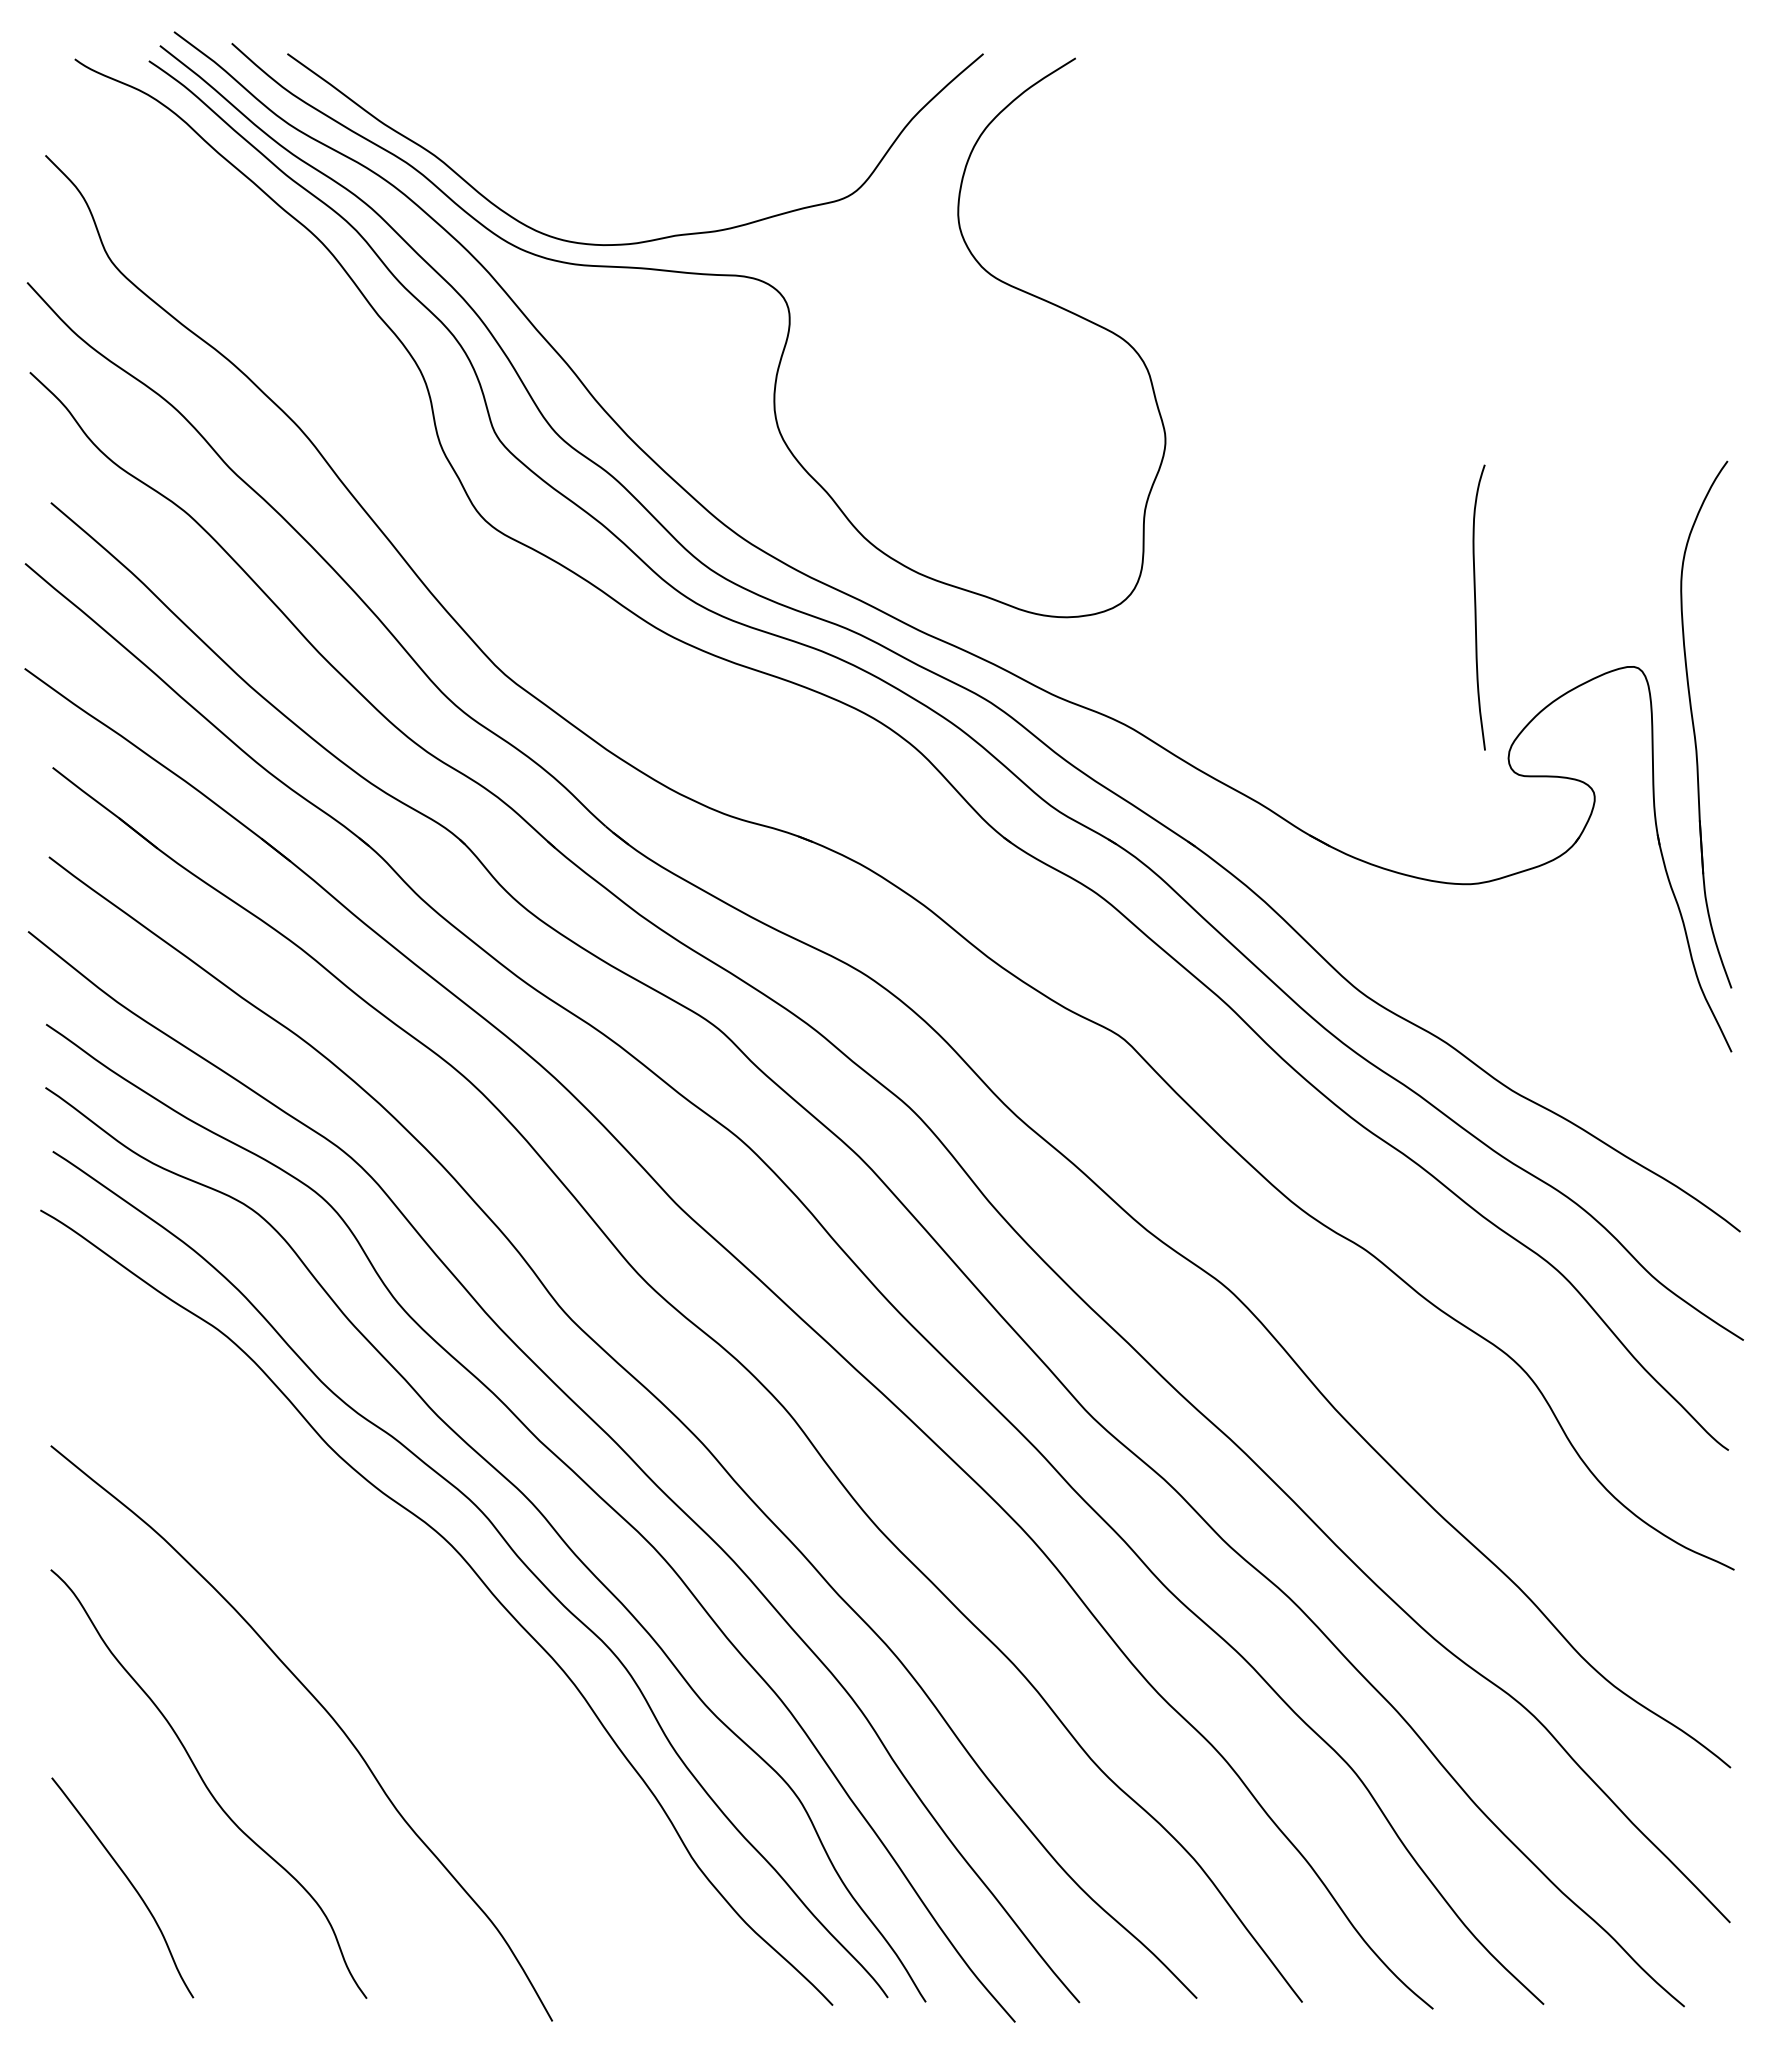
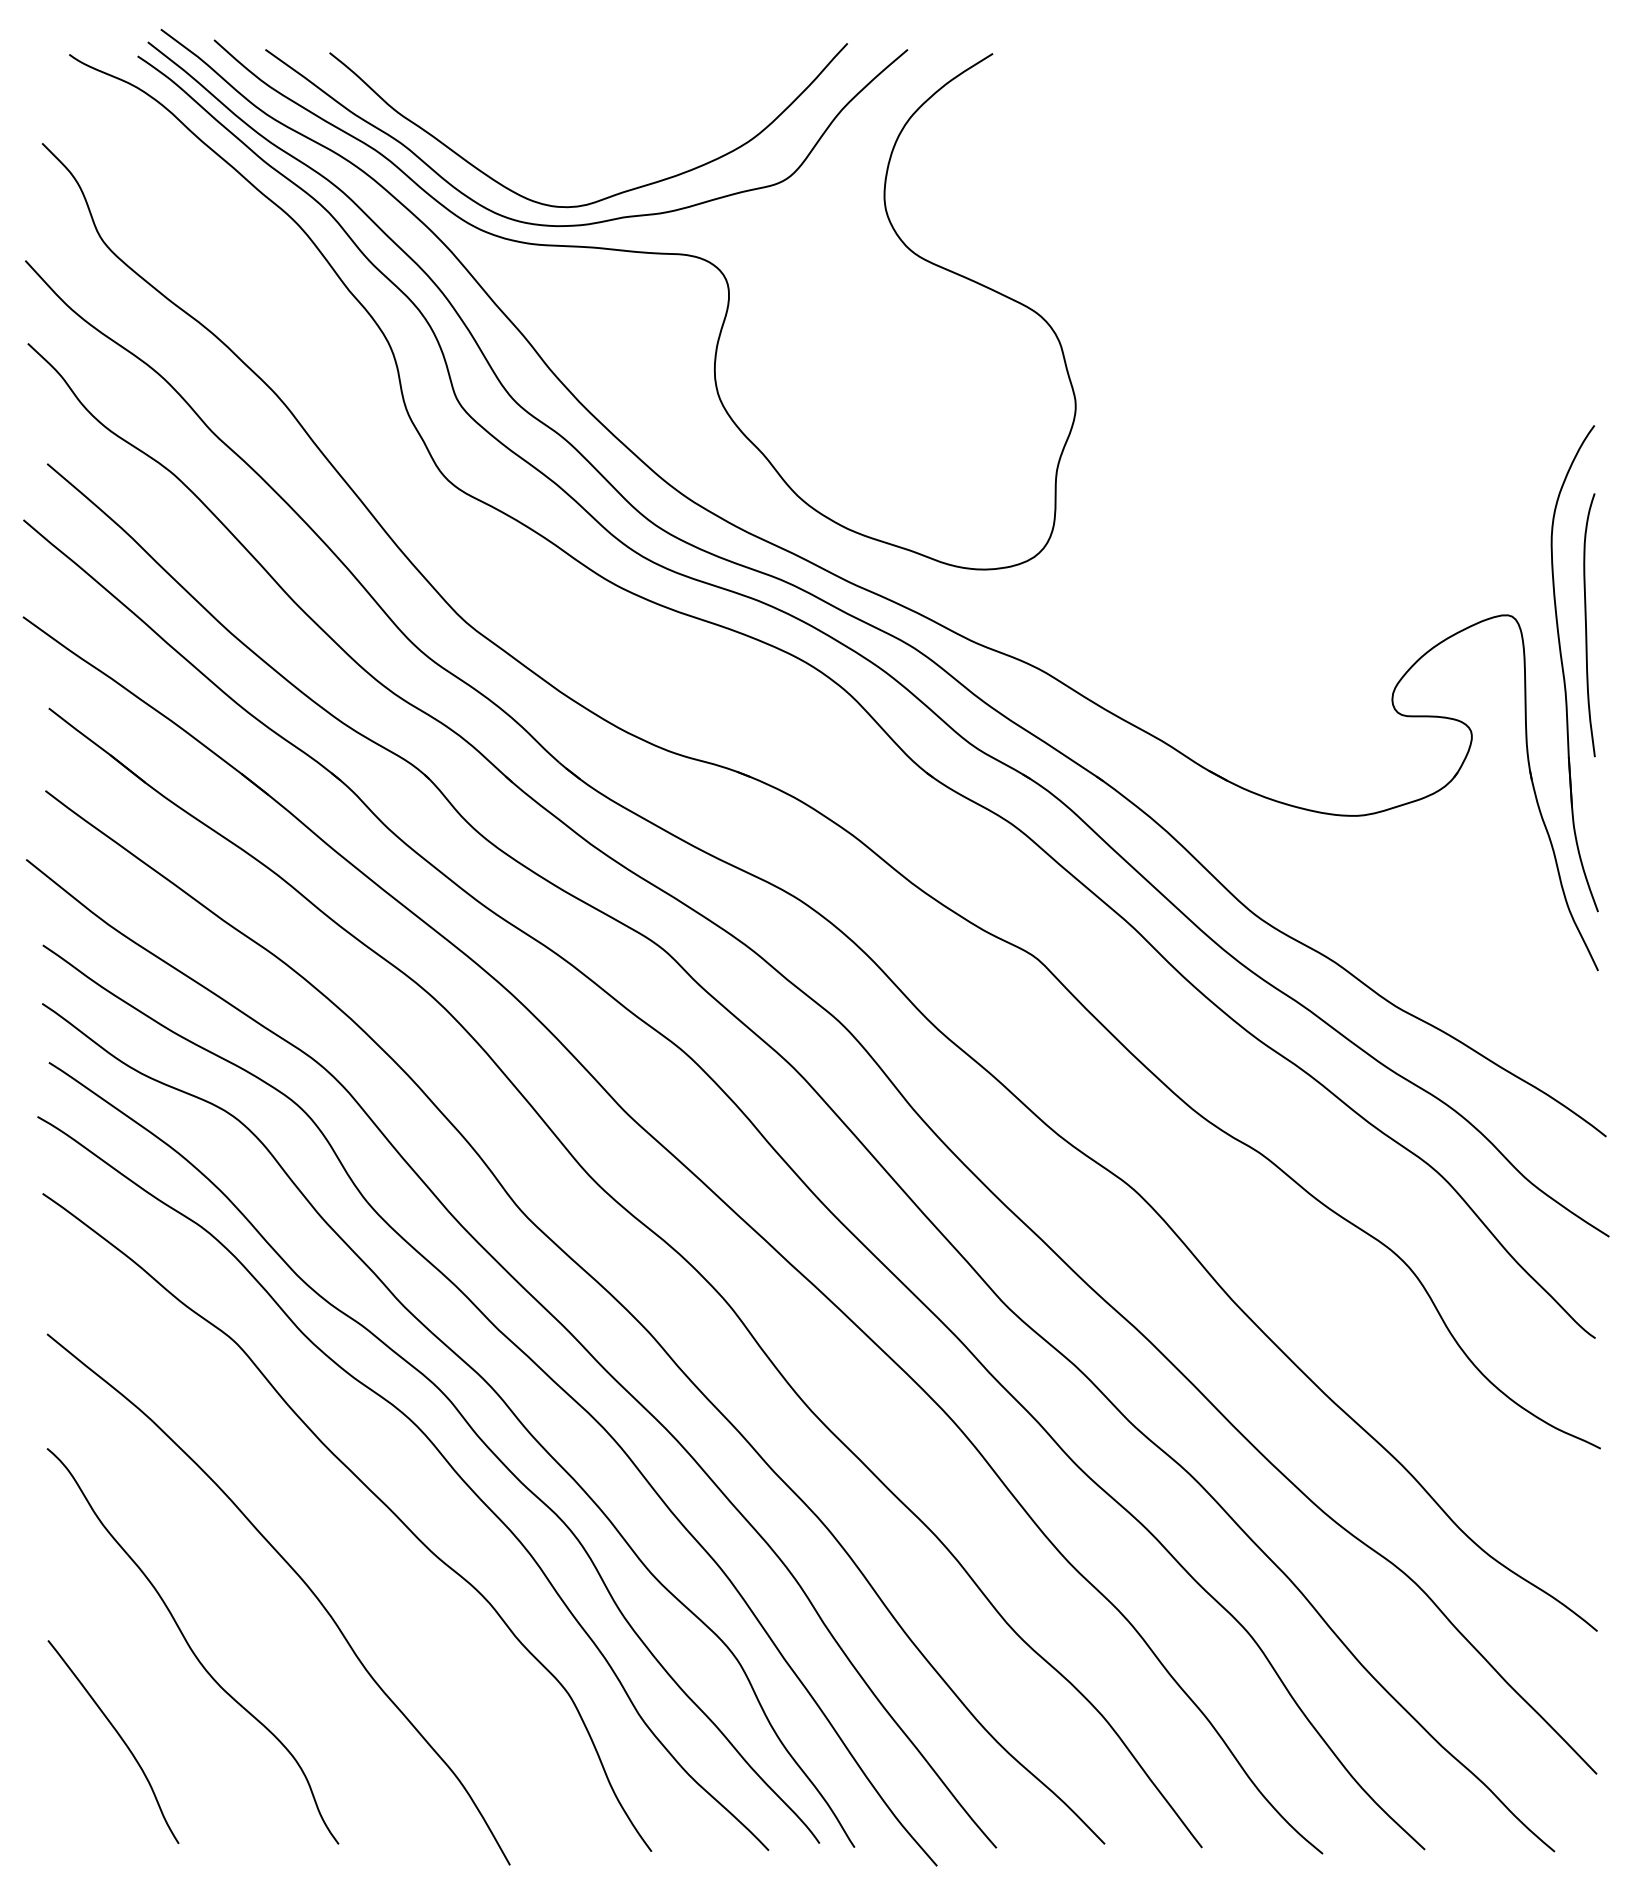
curve: (662, 211) -> (611, 195), added
curve: (1476, 607) -> (1587, 625), moved
curve: (404, 1619) -> (373, 1494), added

